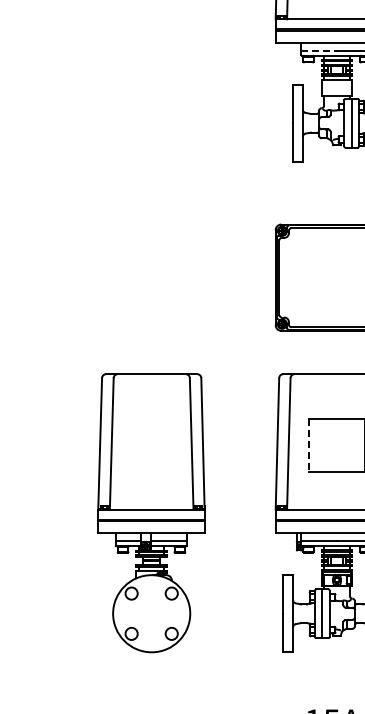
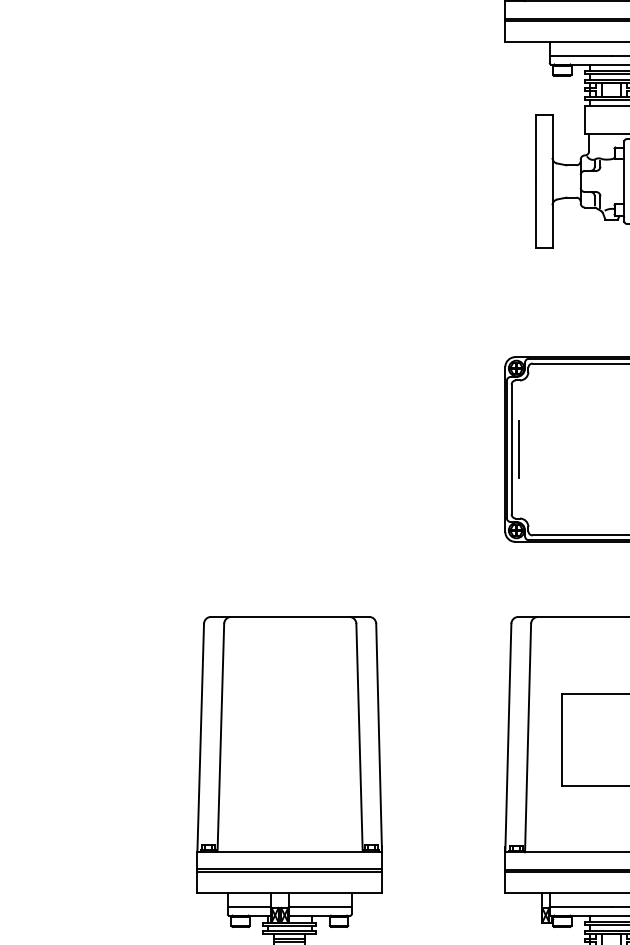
line: (319, 50) -> (581, 55), dashed -> solid
line: (283, 277) -> (518, 449), added
line: (308, 445) -> (562, 740), dashed -> solid

